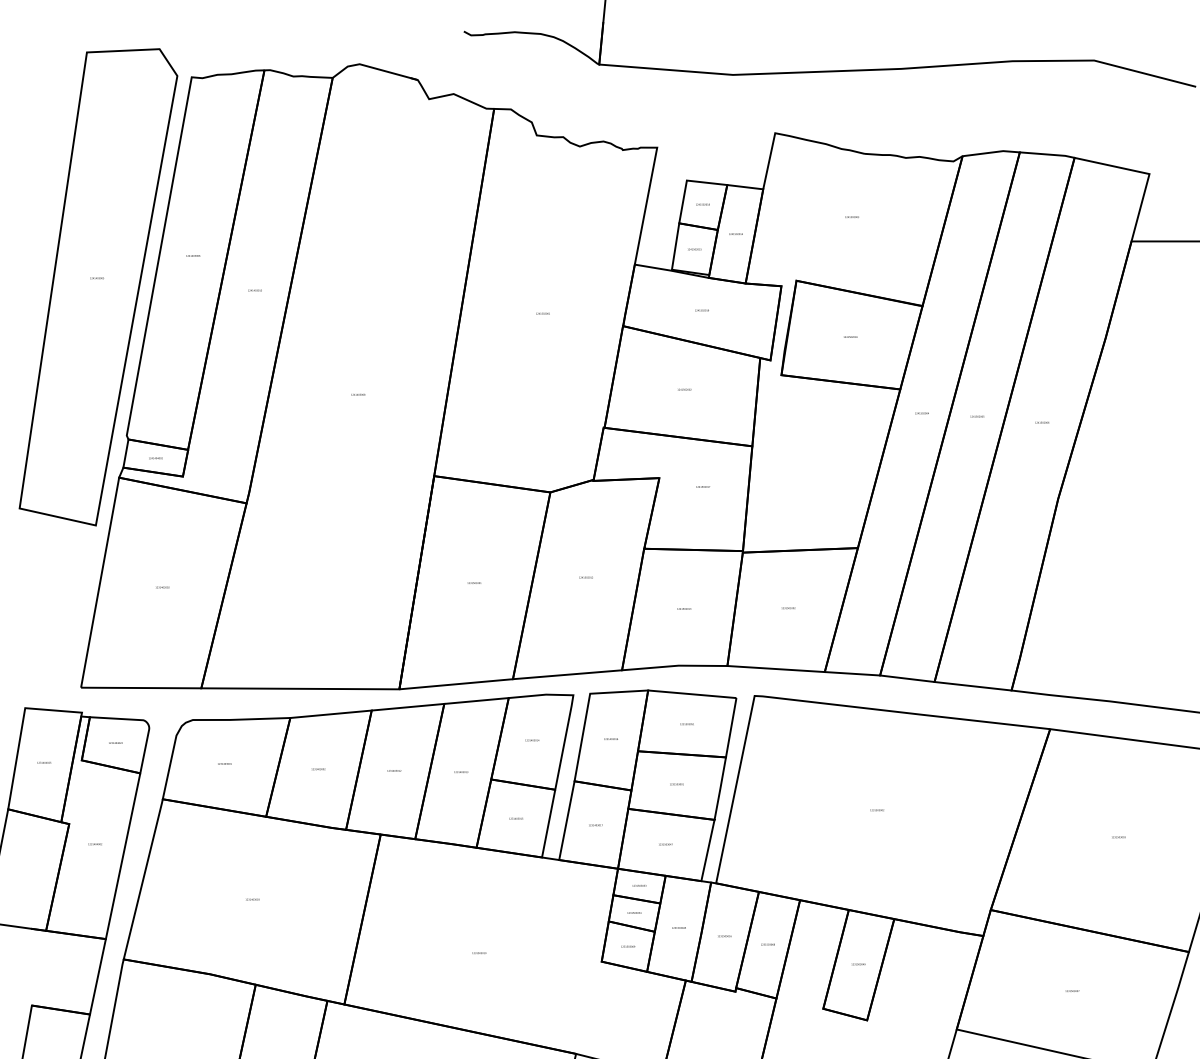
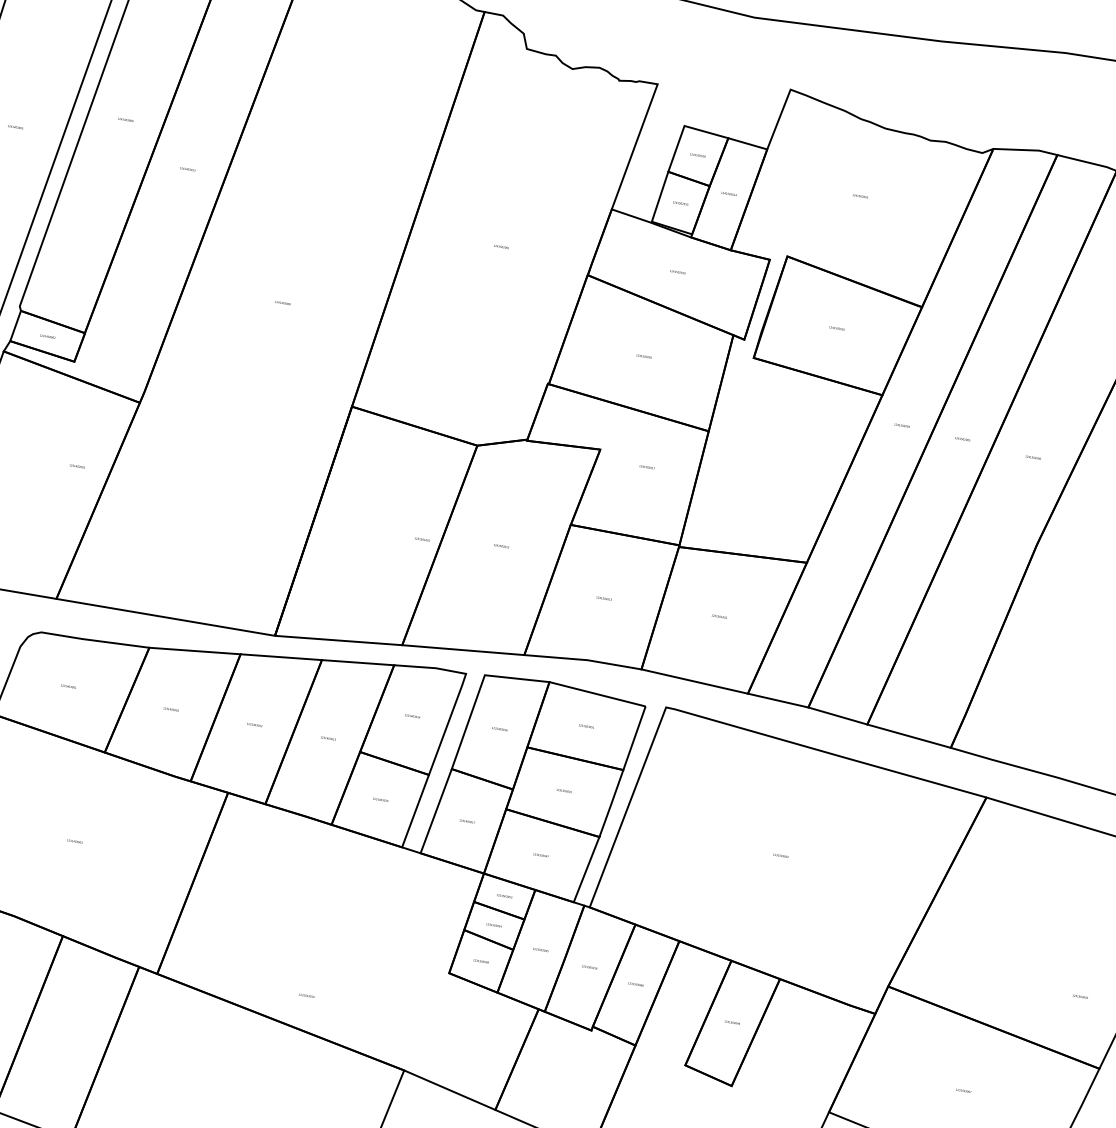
text: (474, 582) -> (422, 538), moved
text: (162, 587) -> (77, 466), moved
text: (1118, 837) -> (1080, 996), moved
text: (479, 952) -> (306, 995), moved

